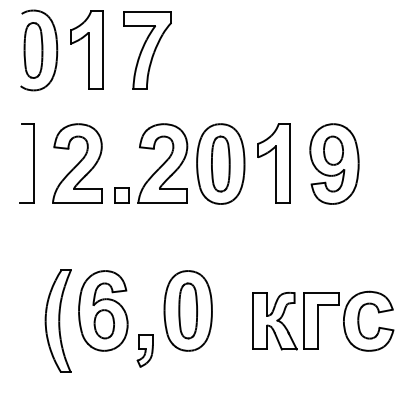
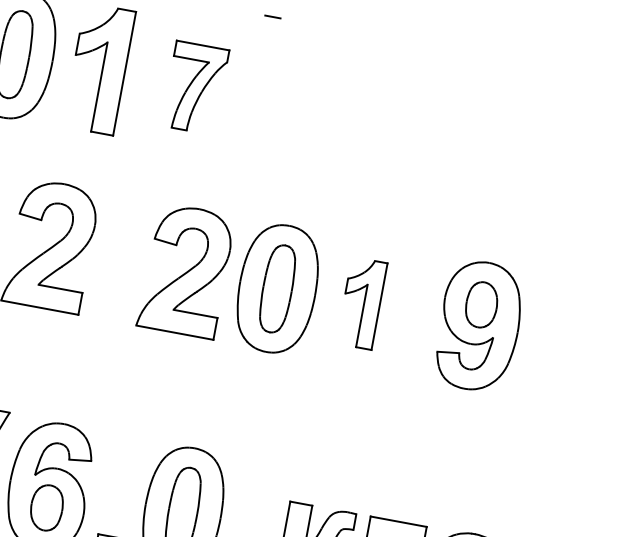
part: (147, 50) -> (195, 88), size x0.7
part: (273, 163) -> (361, 303), size x0.7
part: (334, 163) -> (479, 325), moved
part: (121, 195) -> (111, 309), removed

